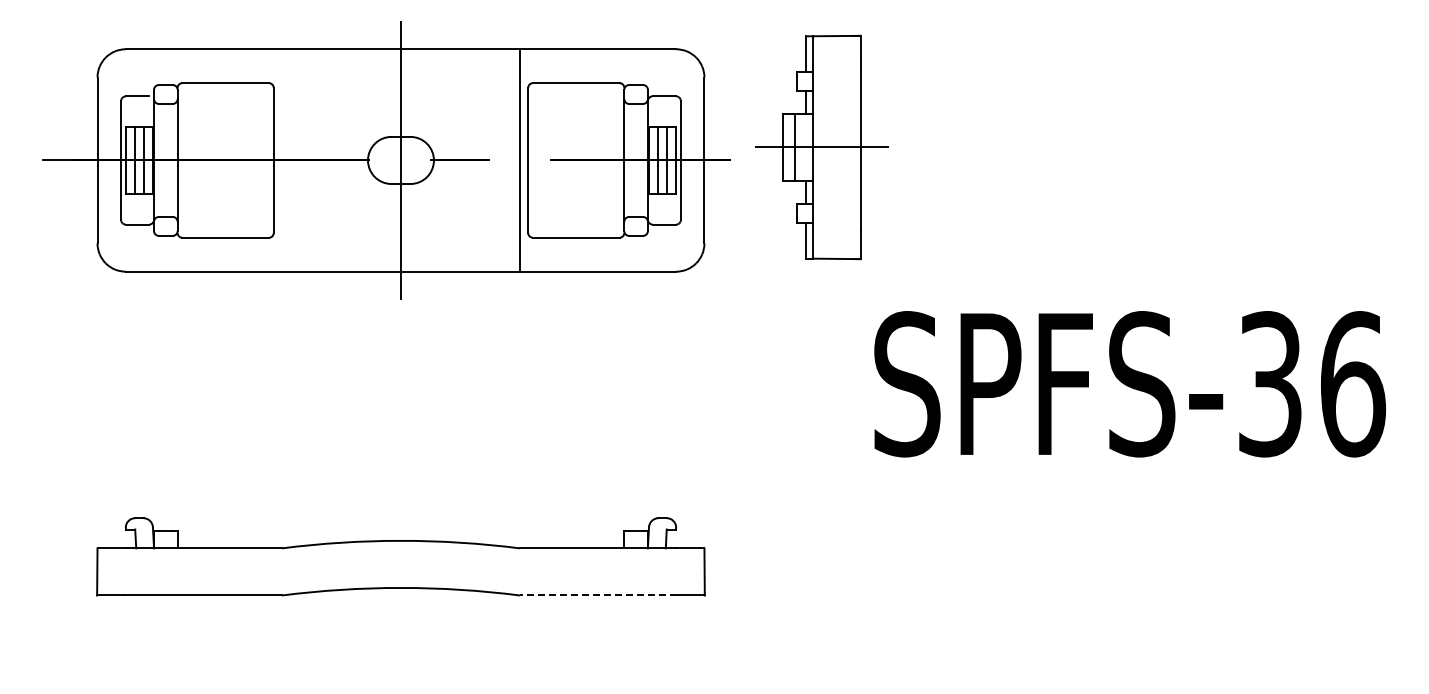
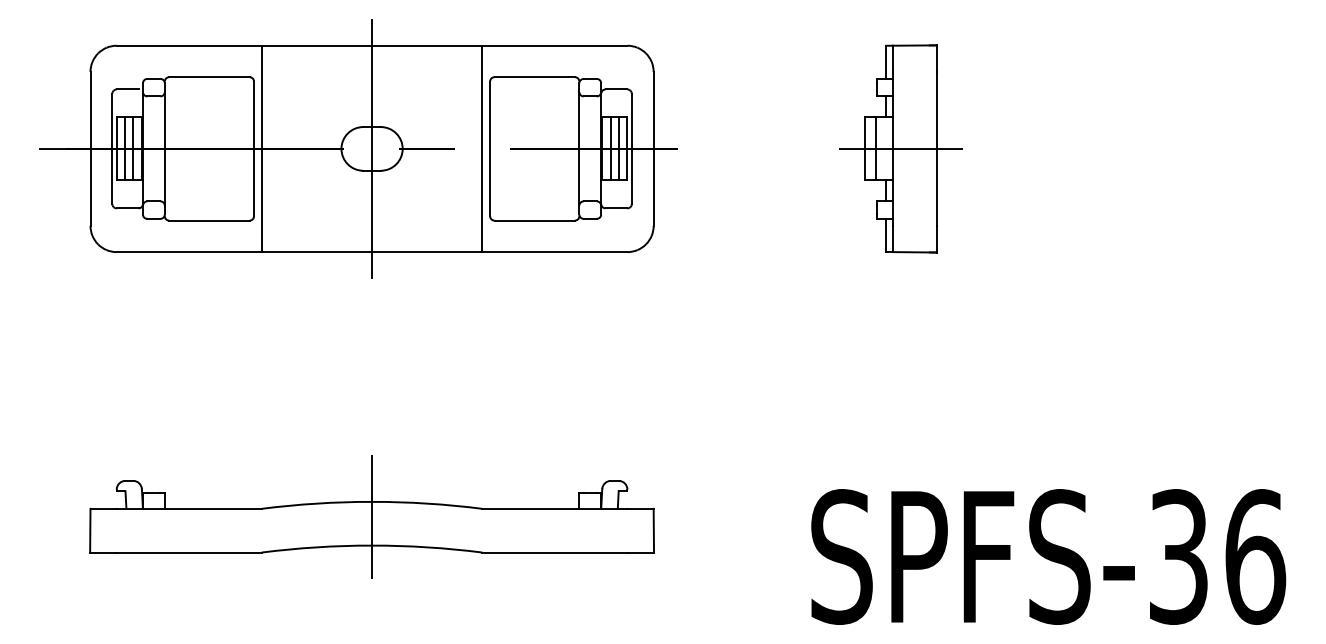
part: (821, 147) -> (900, 148), moved
line: (282, 160) -> (262, 148), added
text: (1130, 384) -> (1049, 557), moved
line: (400, 556) -> (371, 516), added
line: (597, 595) -> (554, 552), dashed -> solid

